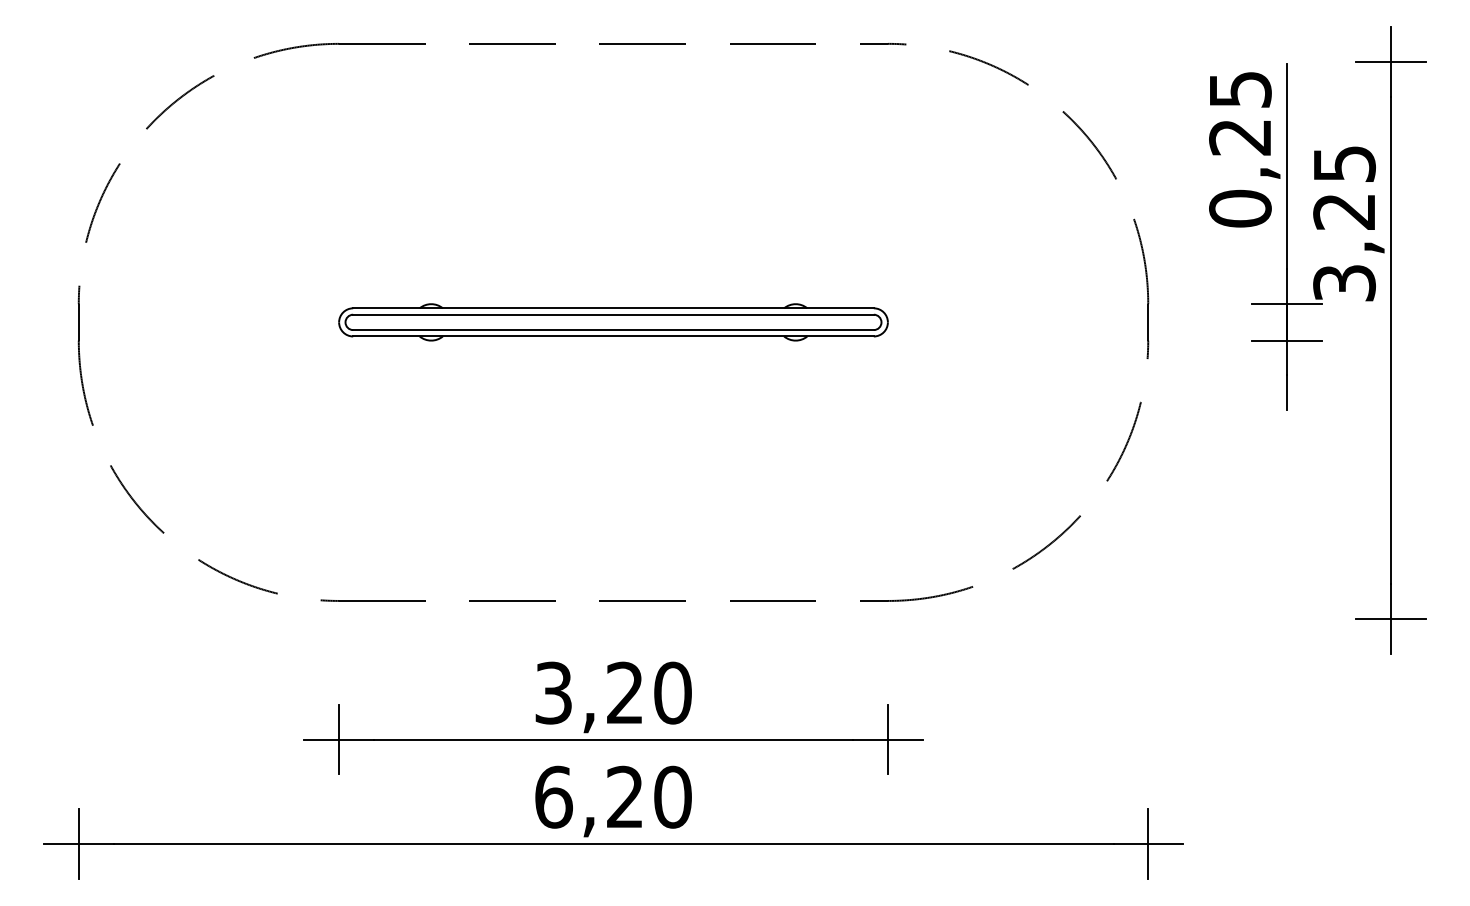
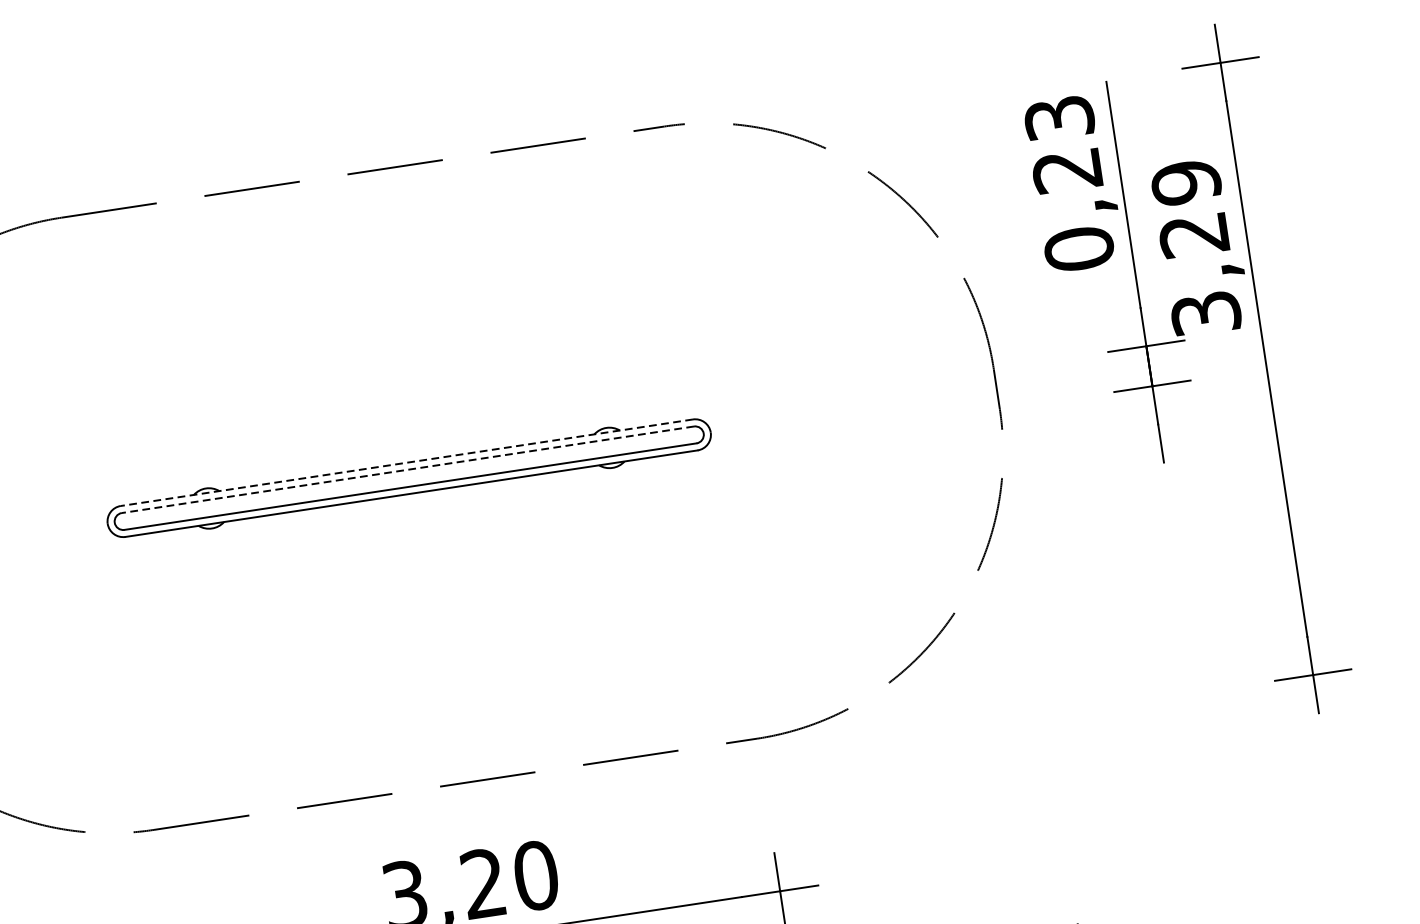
text: (1240, 89) -> (1059, 118), 0,25 -> 0,23
text: (1344, 163) -> (1186, 182), 3,25 -> 3,29
line: (613, 308) -> (406, 462), solid -> dashed
line: (613, 314) -> (407, 469), solid -> dashed

